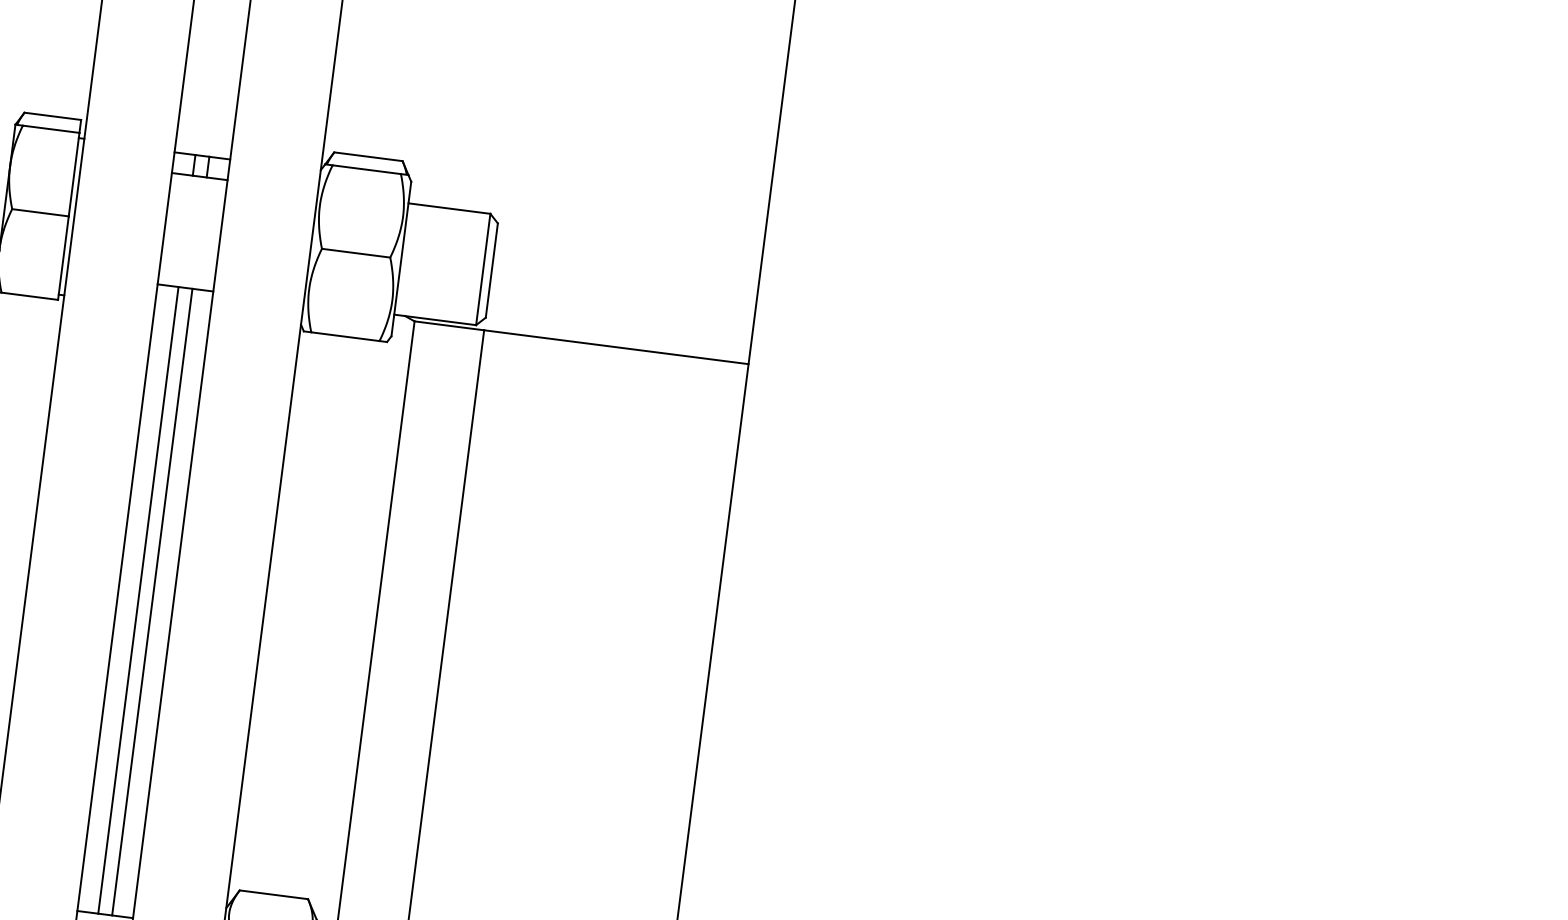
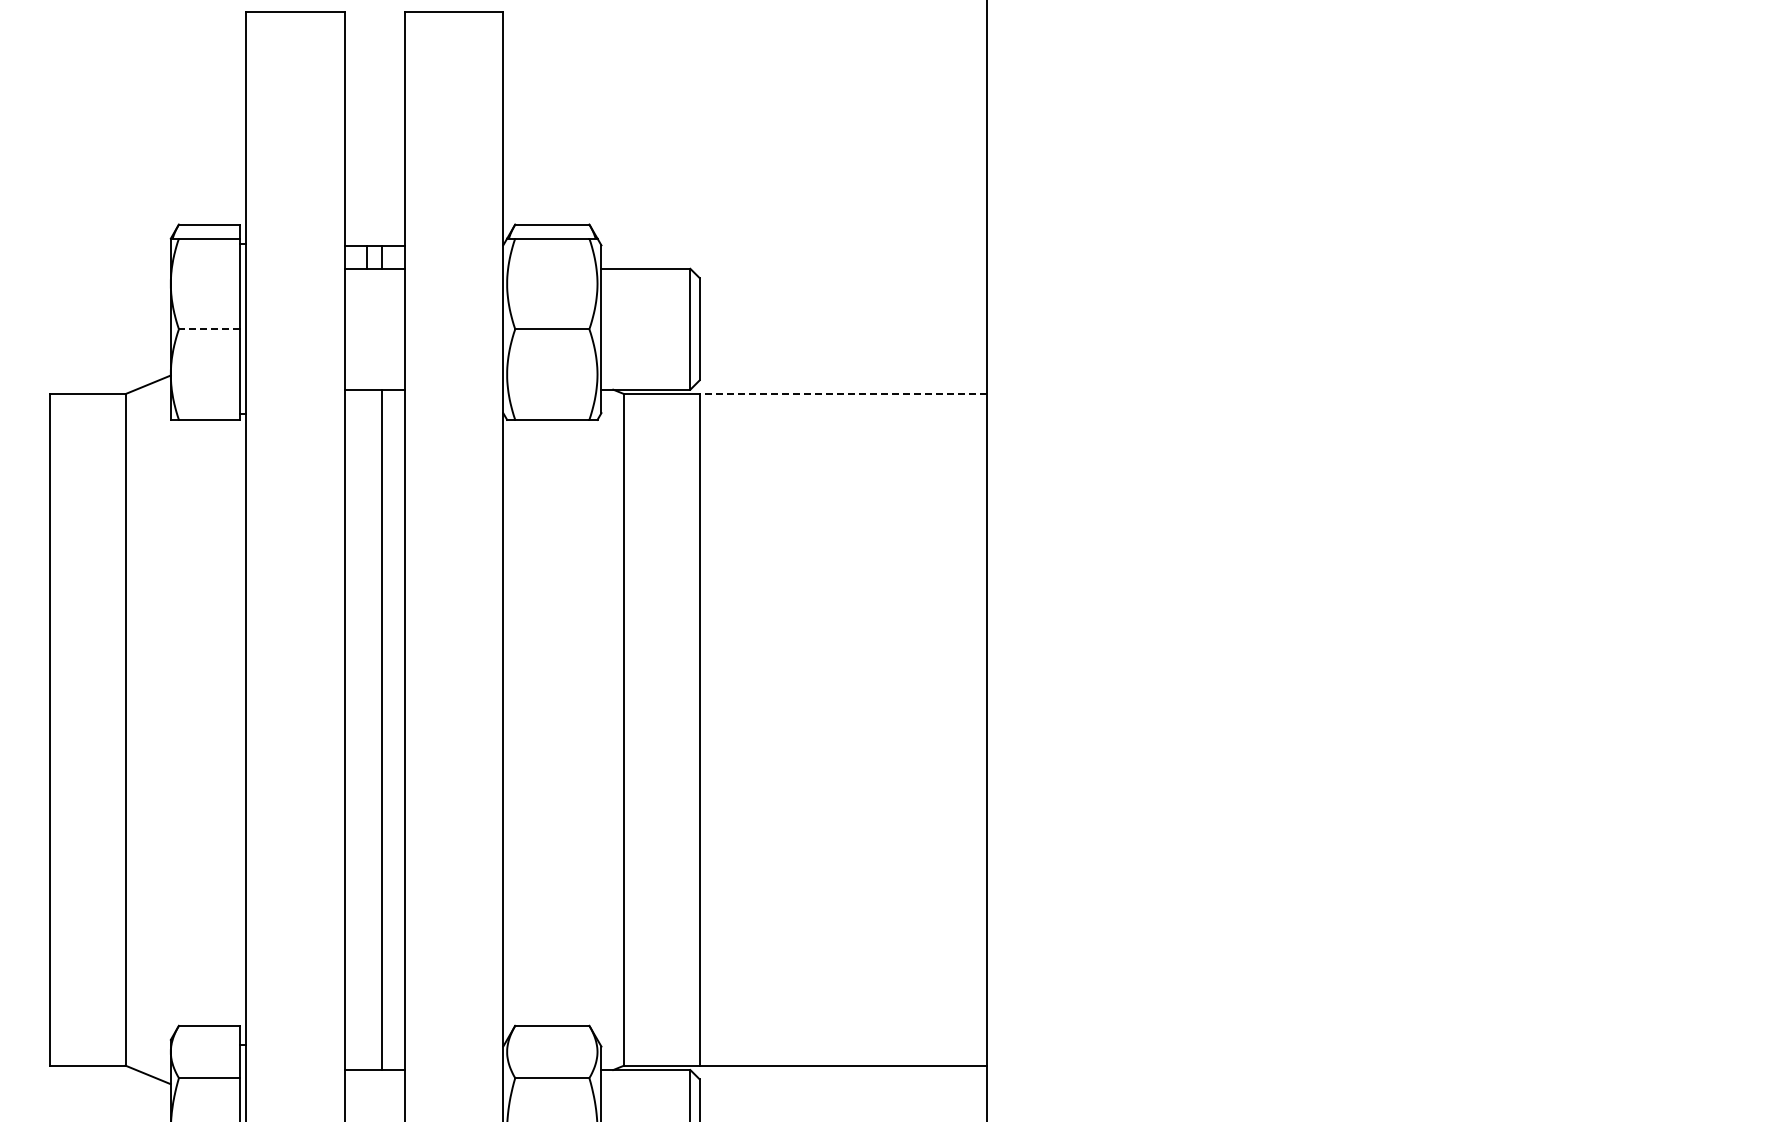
line: (40, 212) -> (209, 329), solid -> dashed
line: (616, 347) -> (843, 394), solid -> dashed
line: (138, 600) -> (367, 729), removed

